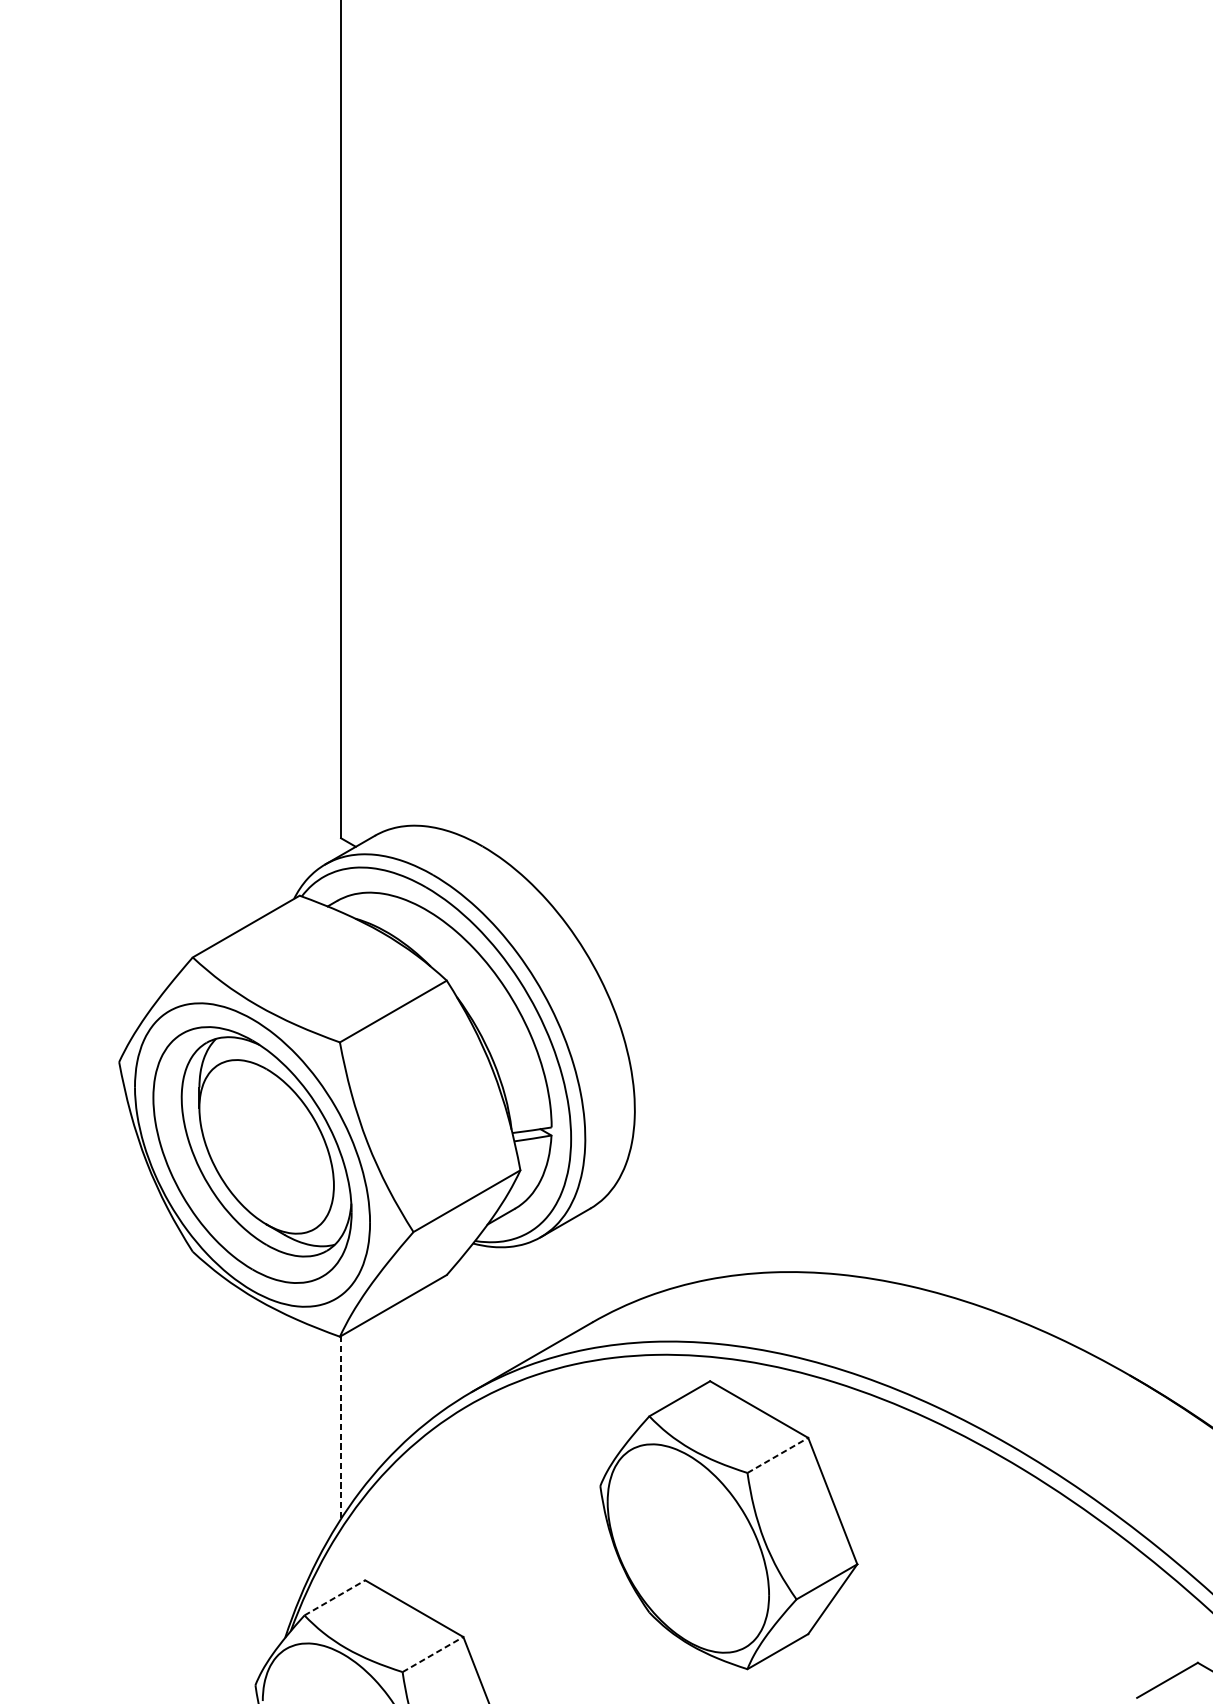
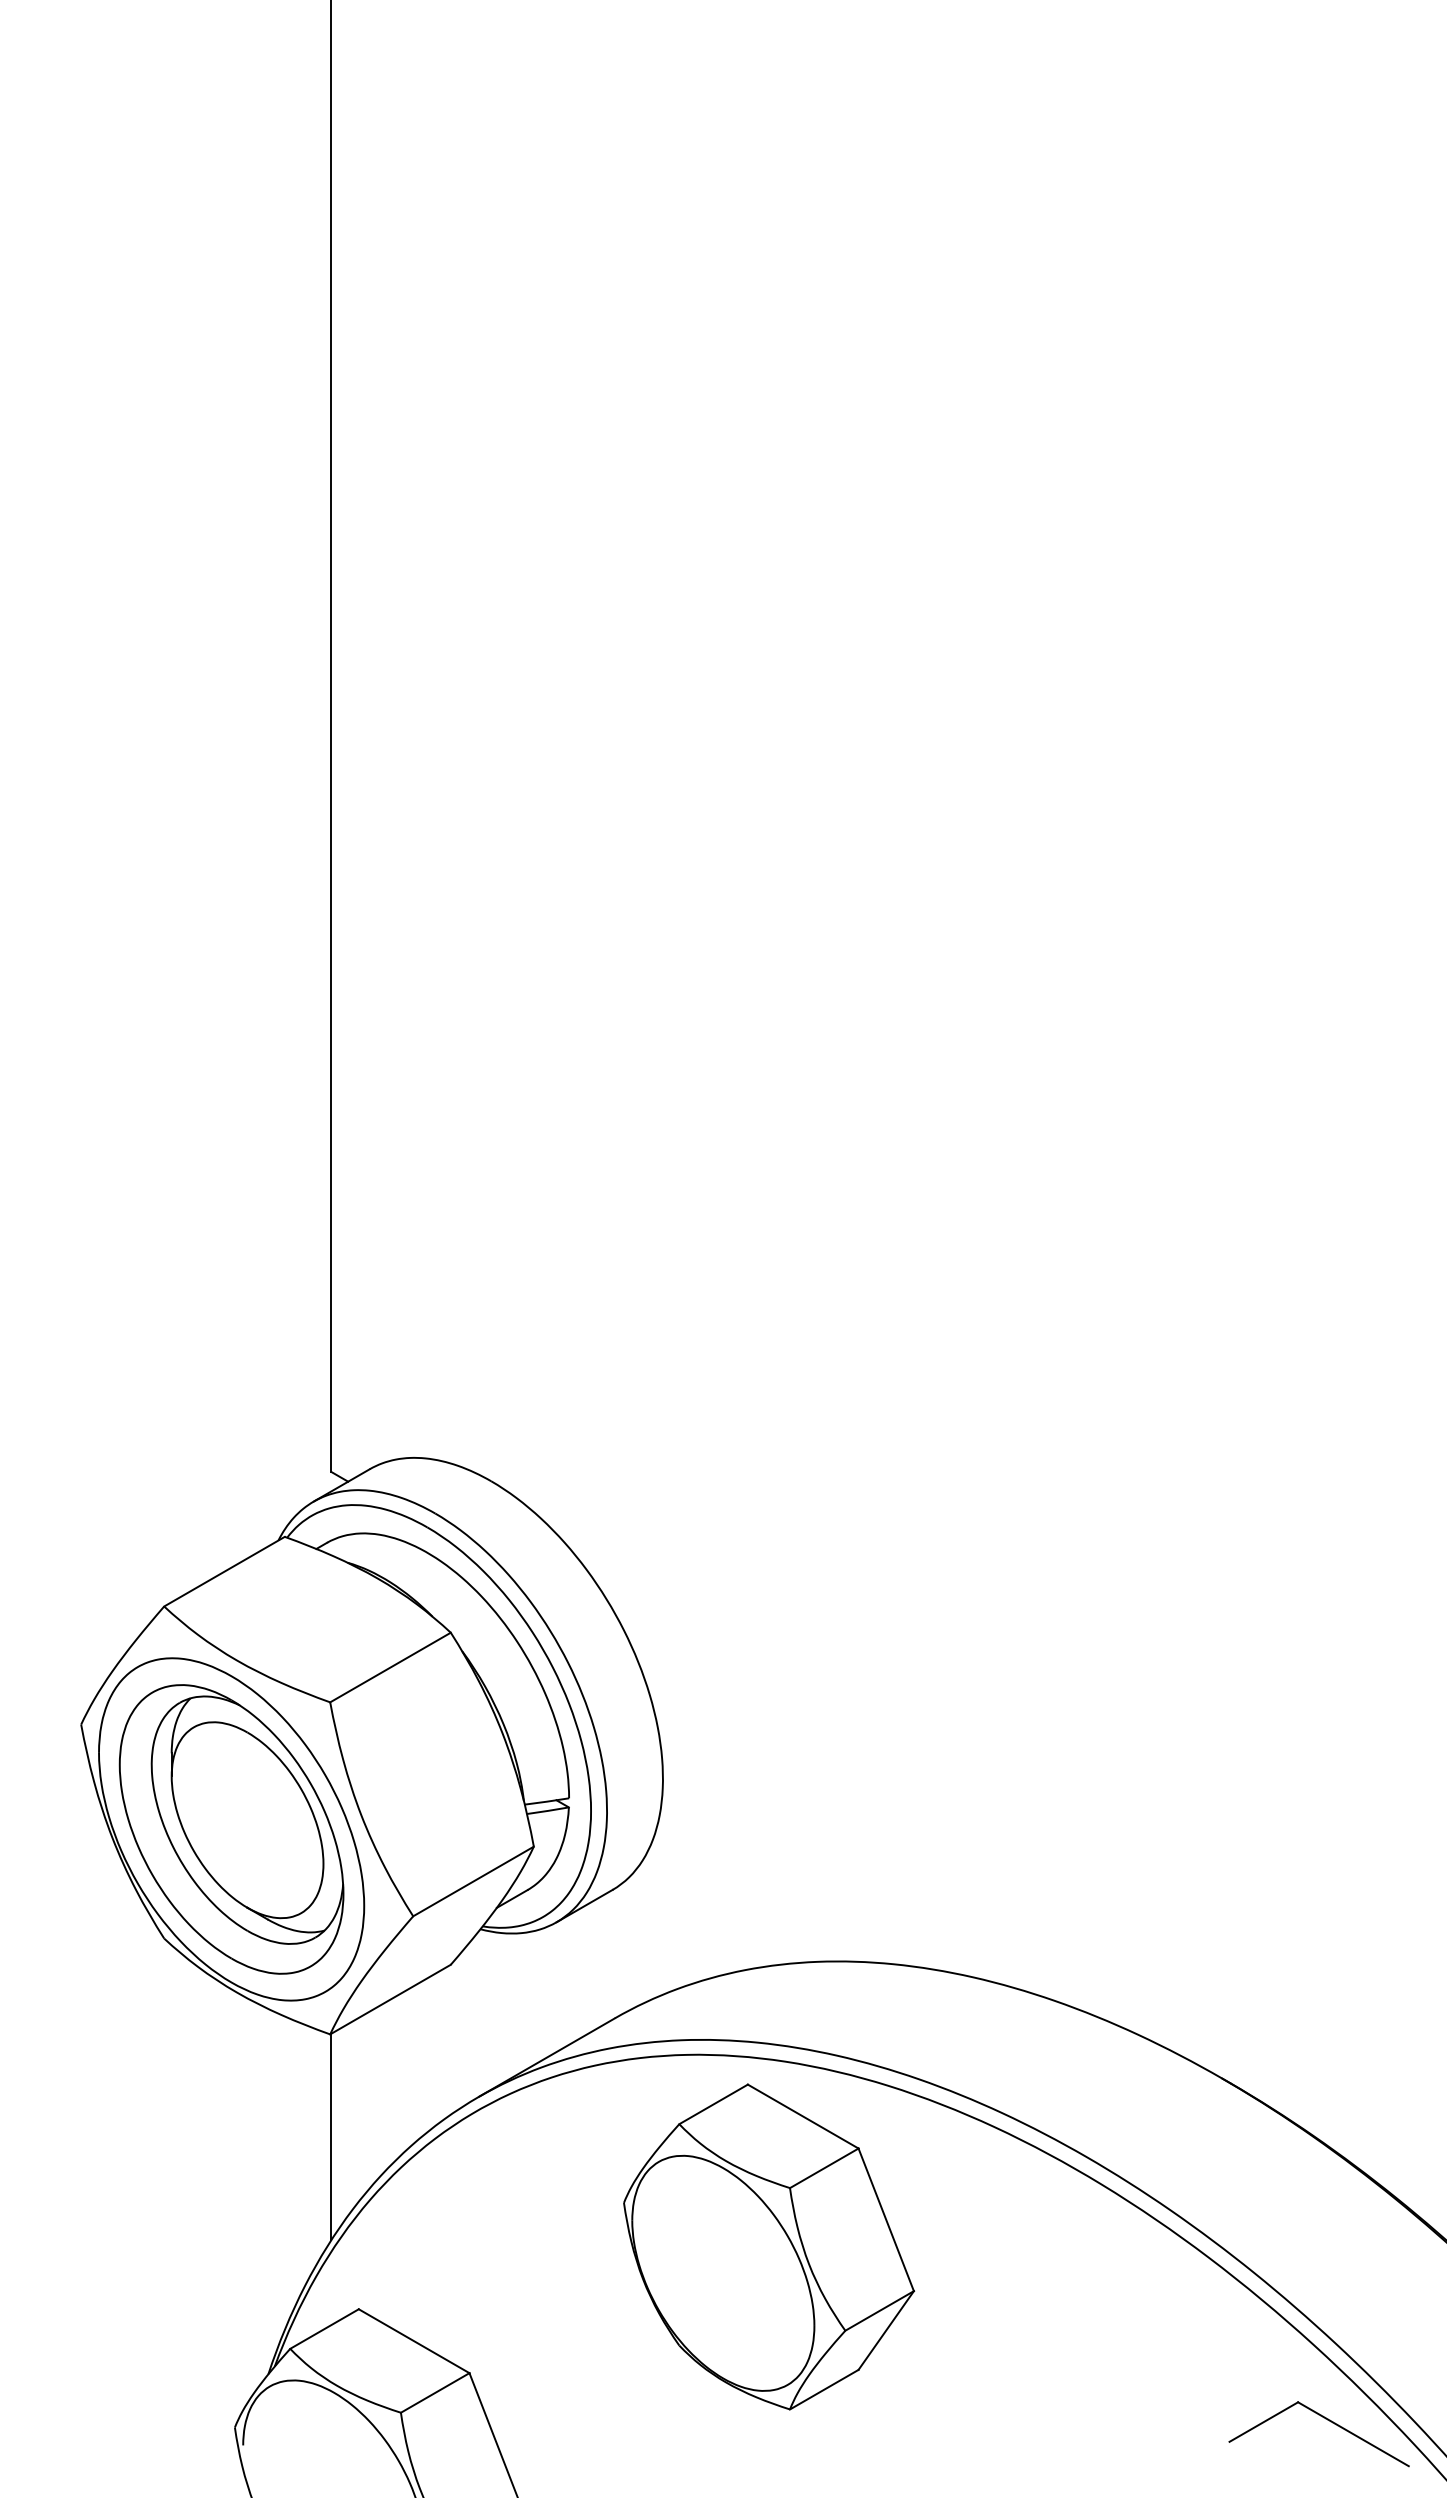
line: (341, 1428) -> (331, 2137), dashed -> solid
line: (778, 1455) -> (824, 2168), dashed -> solid
line: (334, 1598) -> (324, 2329), dashed -> solid
line: (433, 1654) -> (435, 2392), dashed -> solid

